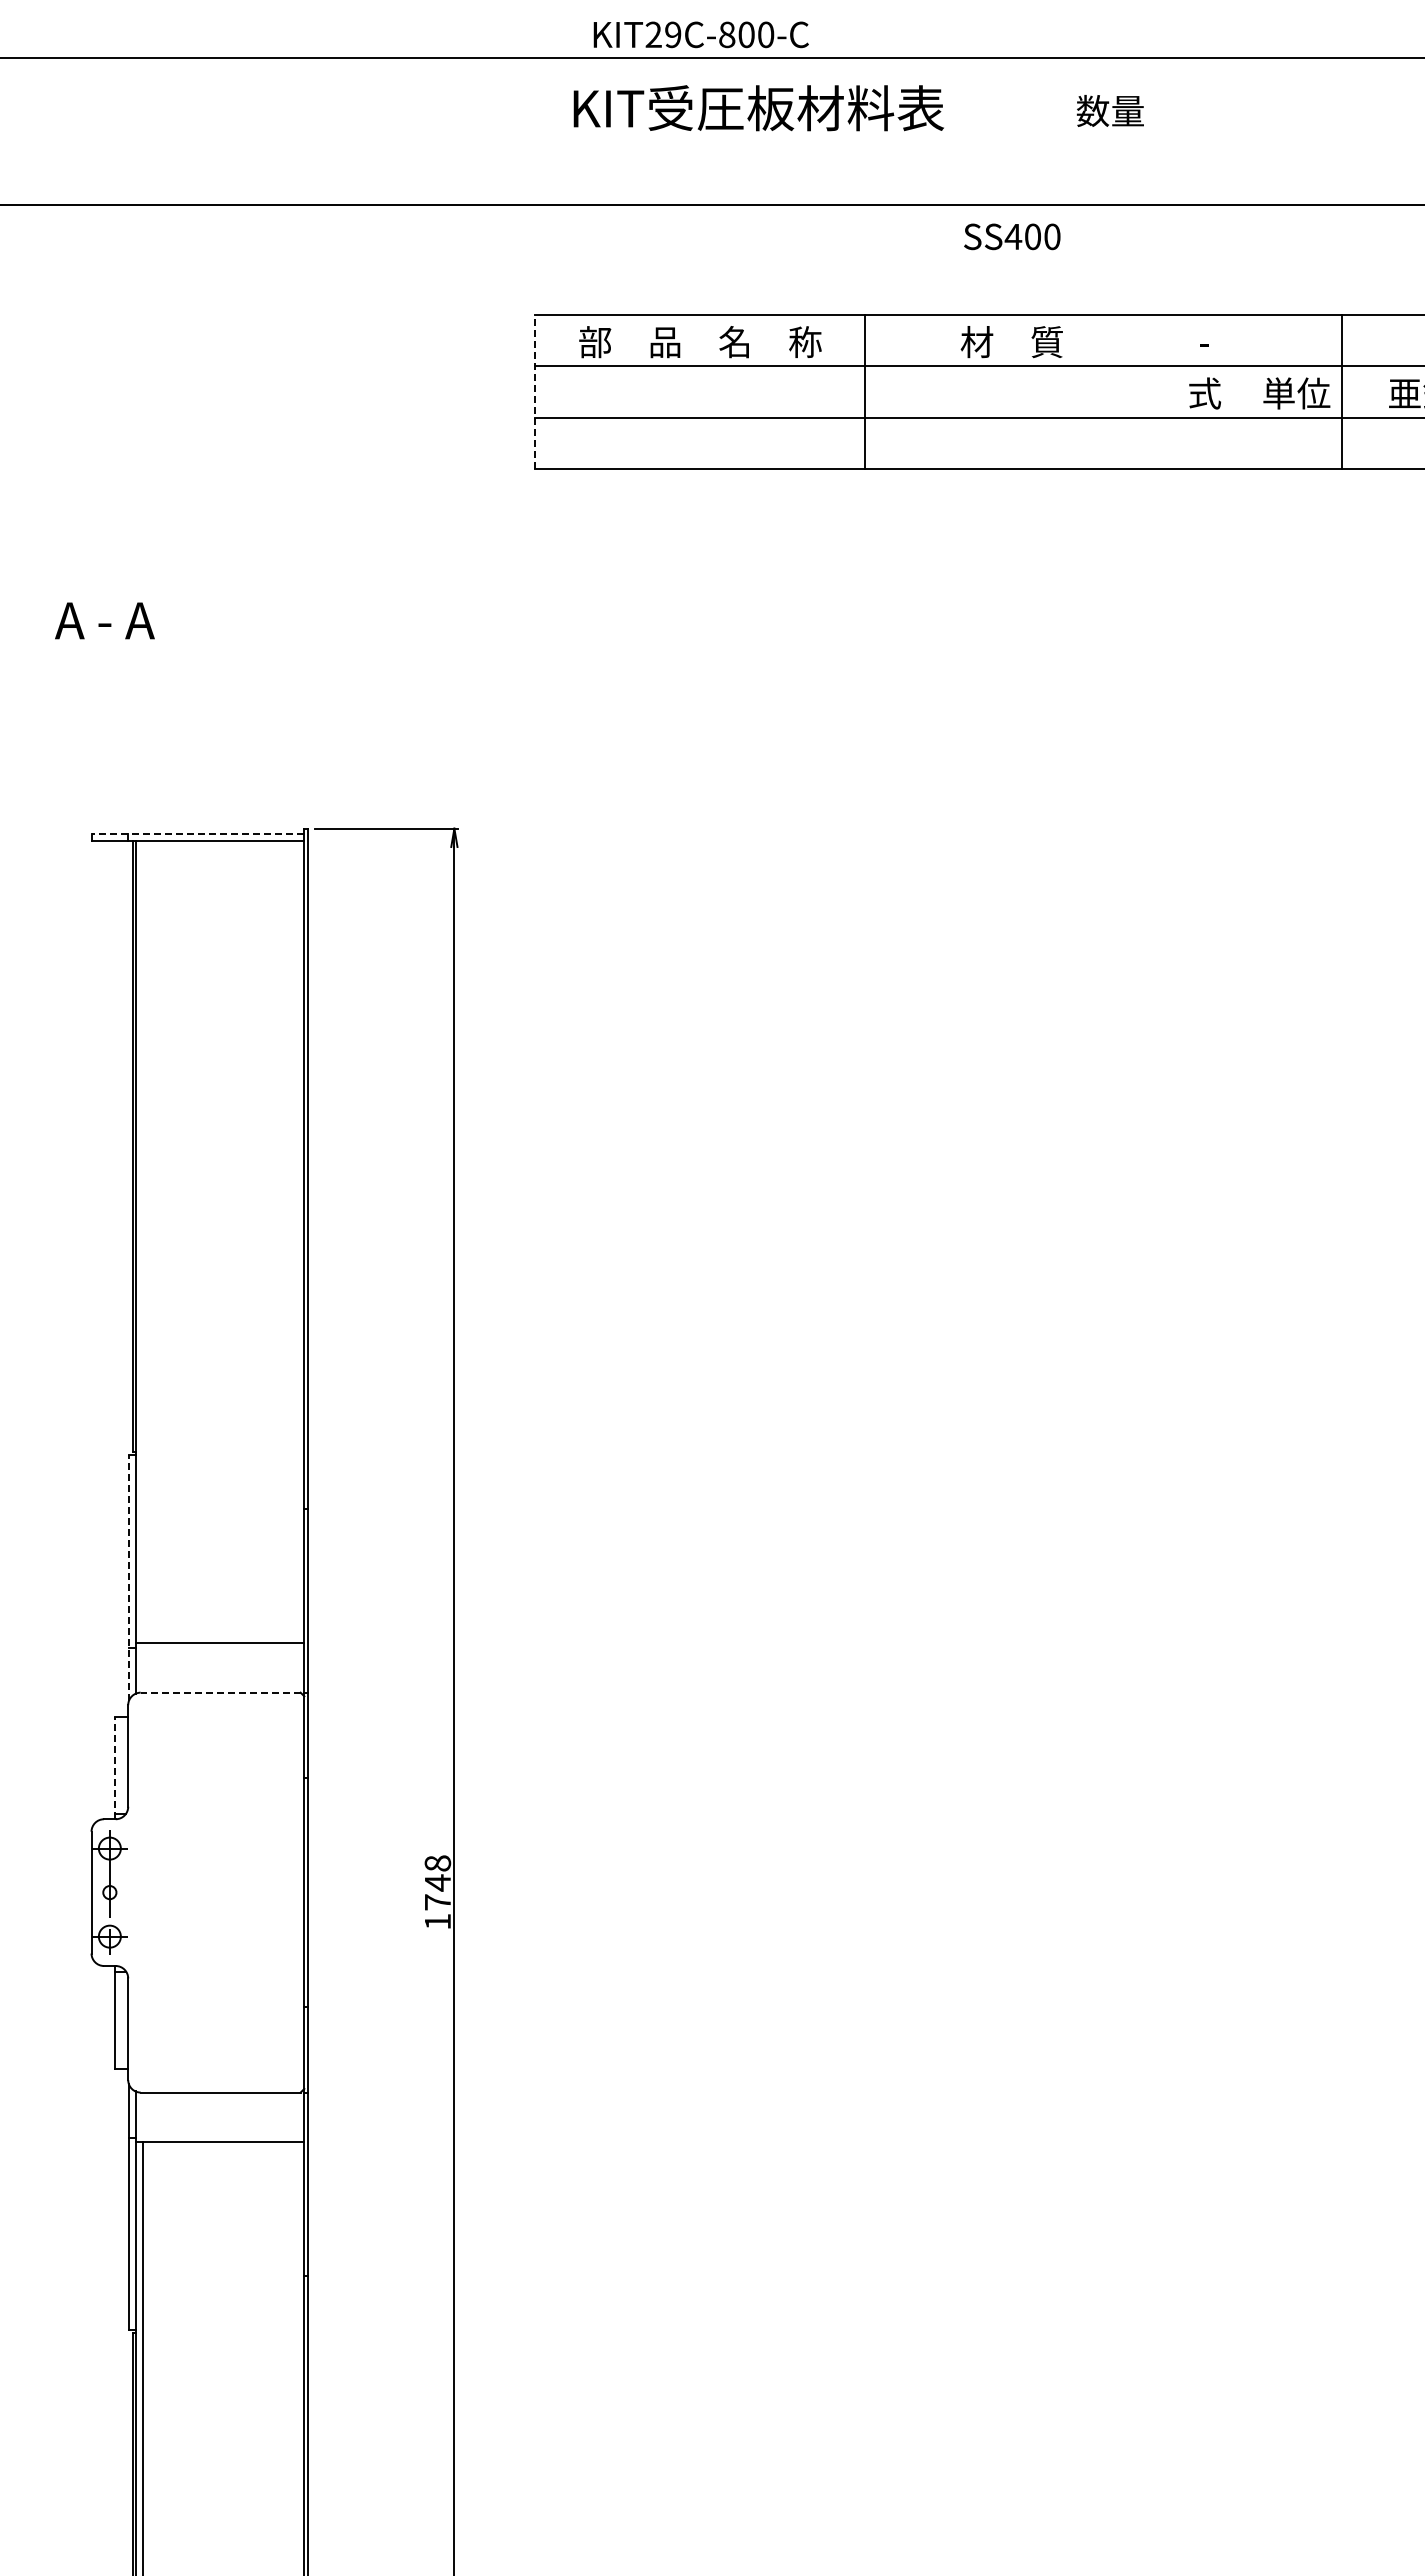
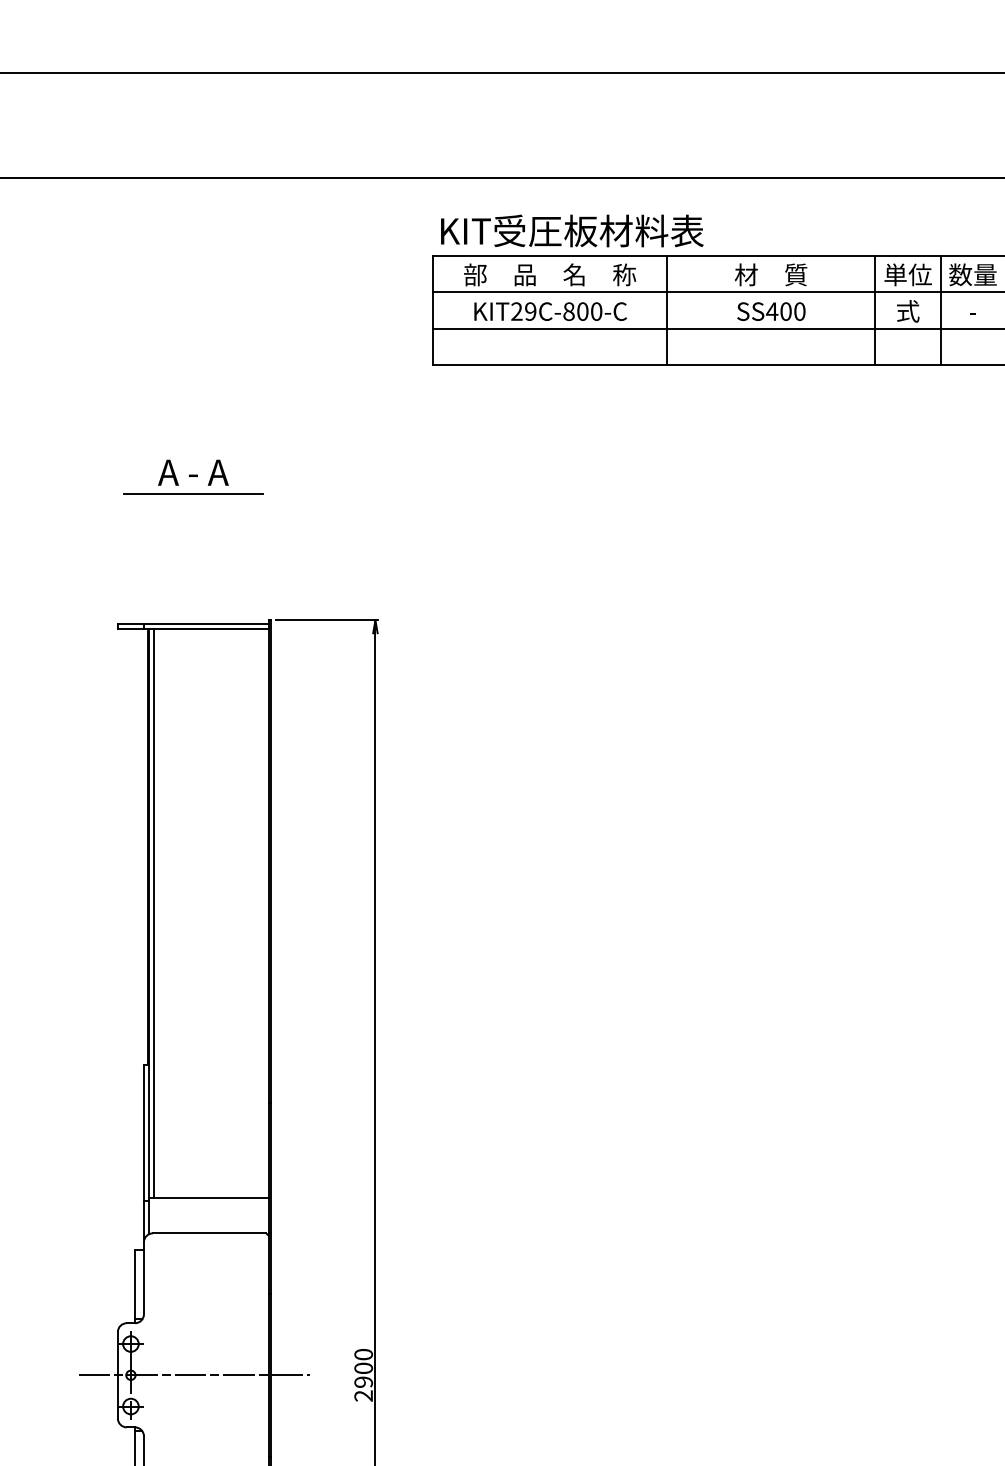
text: (700, 34) -> (550, 311), moved
text: (758, 108) -> (572, 231), moved
text: (1110, 110) -> (973, 274), moved
text: (1012, 236) -> (771, 311), moved
text: (1204, 342) -> (907, 275), - -> 単位
line: (535, 391) -> (432, 309), dashed -> solid
line: (1158, 392) -> (875, 310), added
line: (1250, 392) -> (940, 310), added
text: (1296, 393) -> (973, 311), 単位 -> -
text: (104, 620) -> (193, 472), moved
line: (197, 650) -> (193, 493), added
line: (197, 834) -> (193, 624), dashed -> solid
line: (142, 1241) -> (154, 913), added
line: (128, 1578) -> (144, 1152), dashed -> solid
line: (220, 1692) -> (209, 1233), dashed -> solid
line: (115, 1767) -> (134, 1286), dashed -> solid
line: (199, 1892) -> (194, 1375), added
text: (437, 1892) -> (363, 1375), 1748 -> 2900

